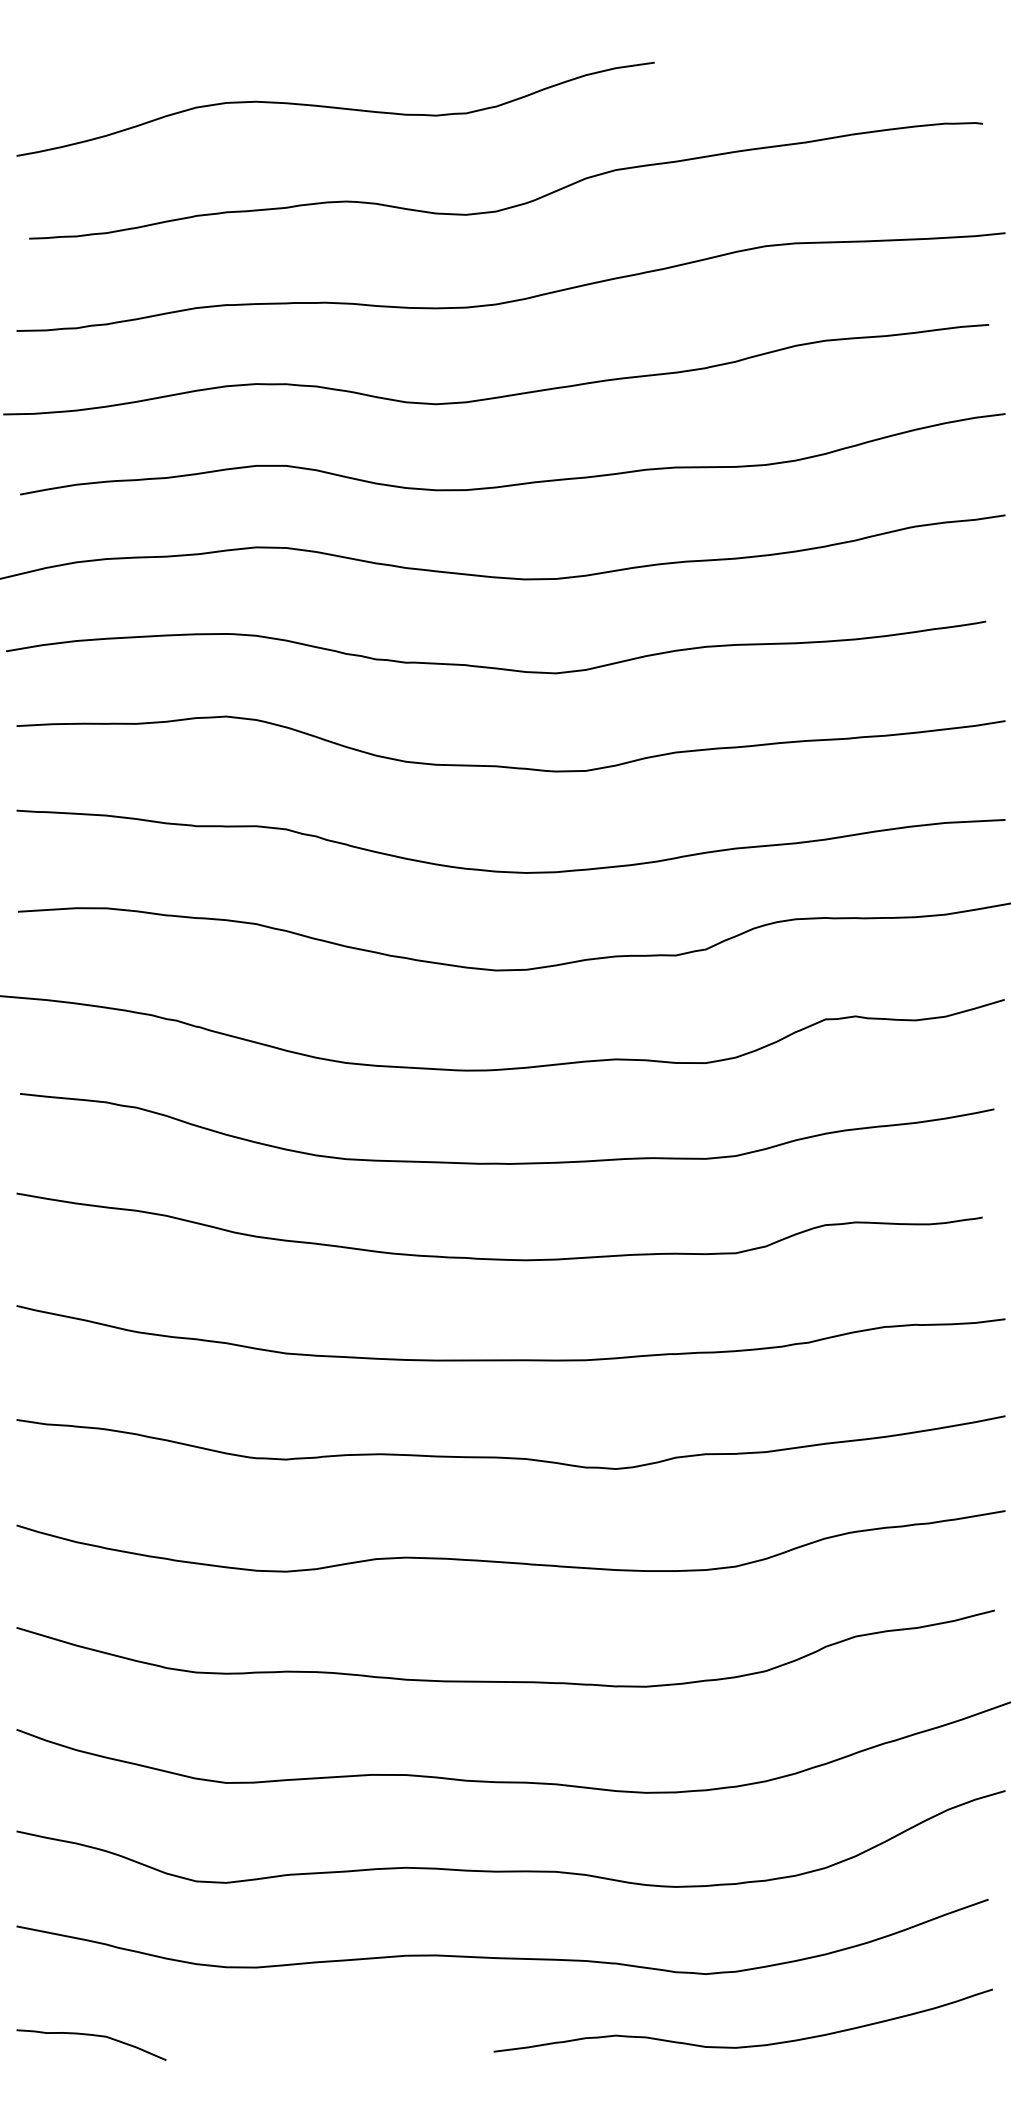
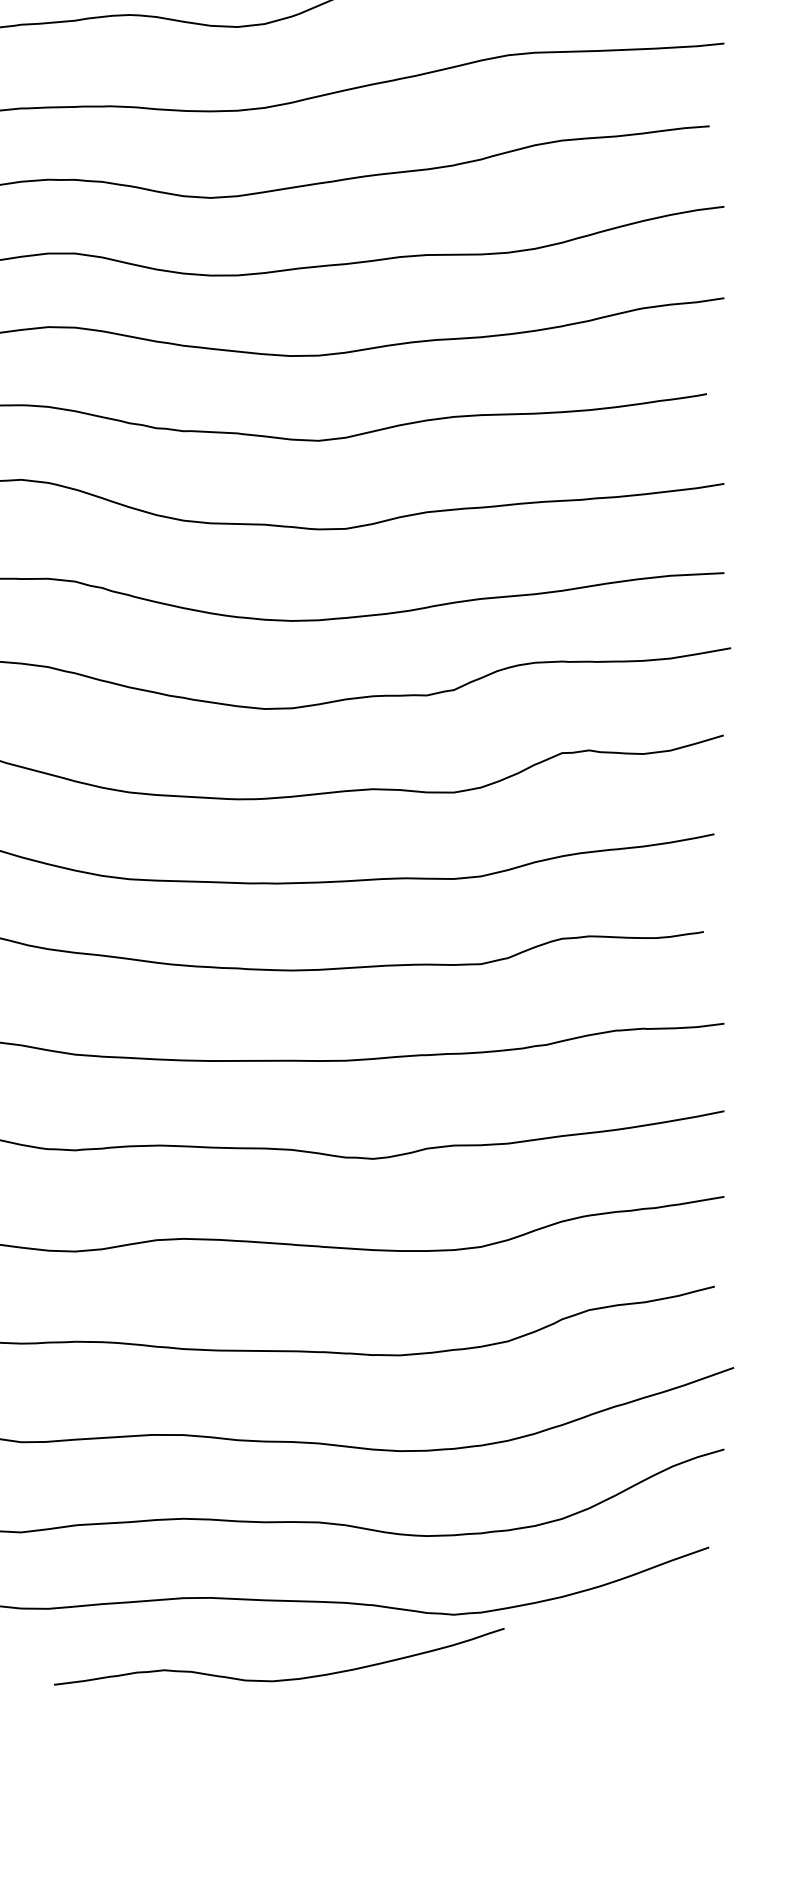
curve: (747, 2045) -> (283, 1679), moved

